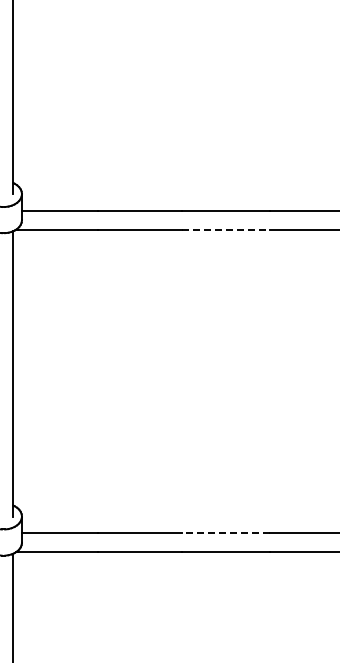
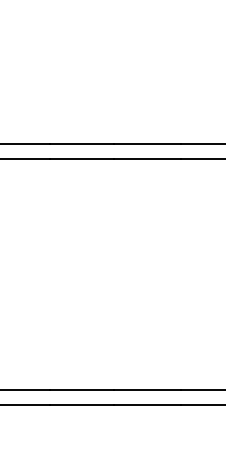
line: (225, 229) -> (147, 158), dashed -> solid
line: (225, 532) -> (147, 389), dashed -> solid

